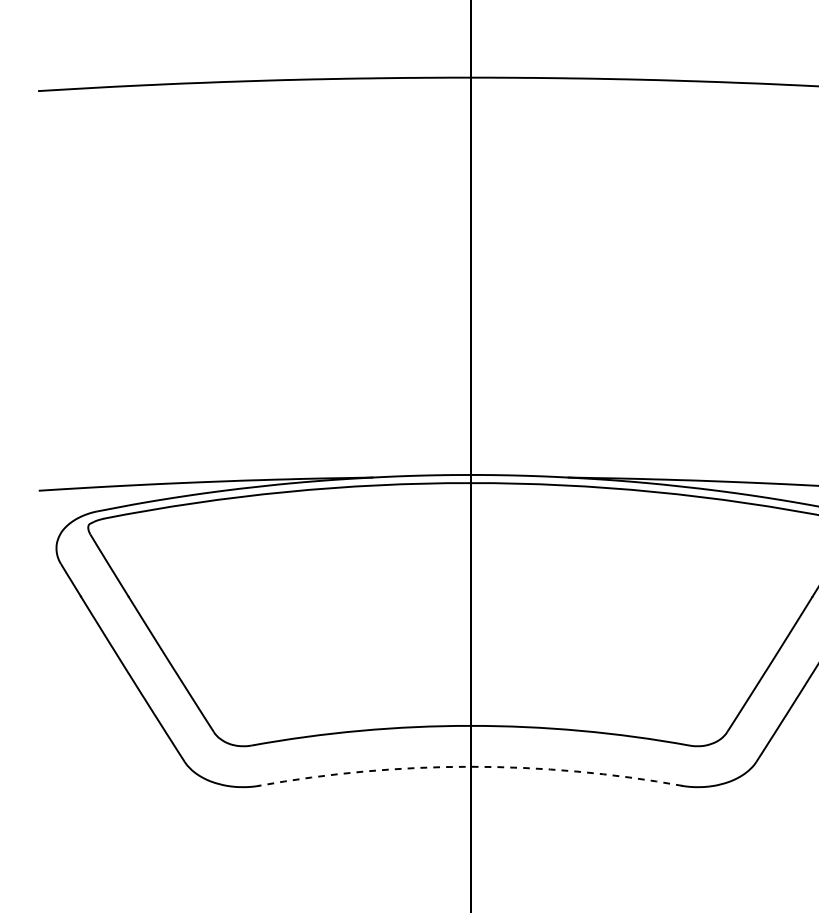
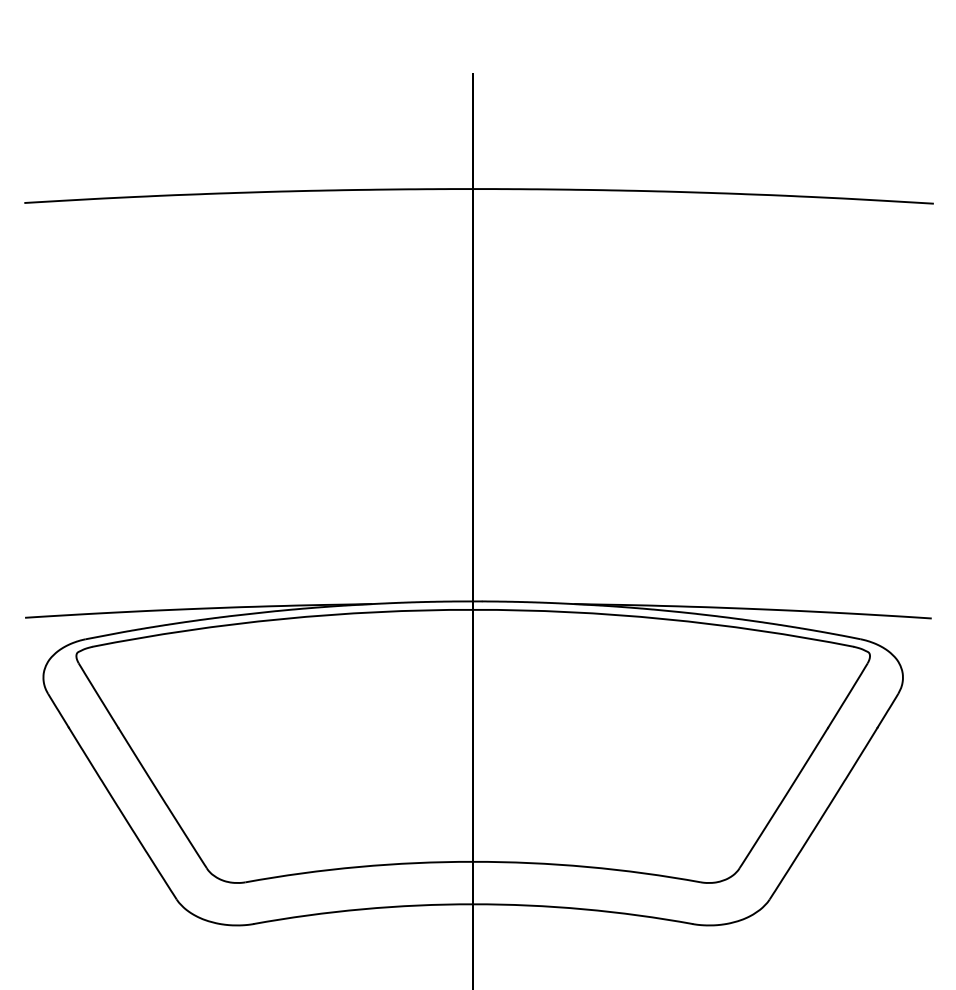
arc: (470, 766) -> (473, 904), dashed -> solid

